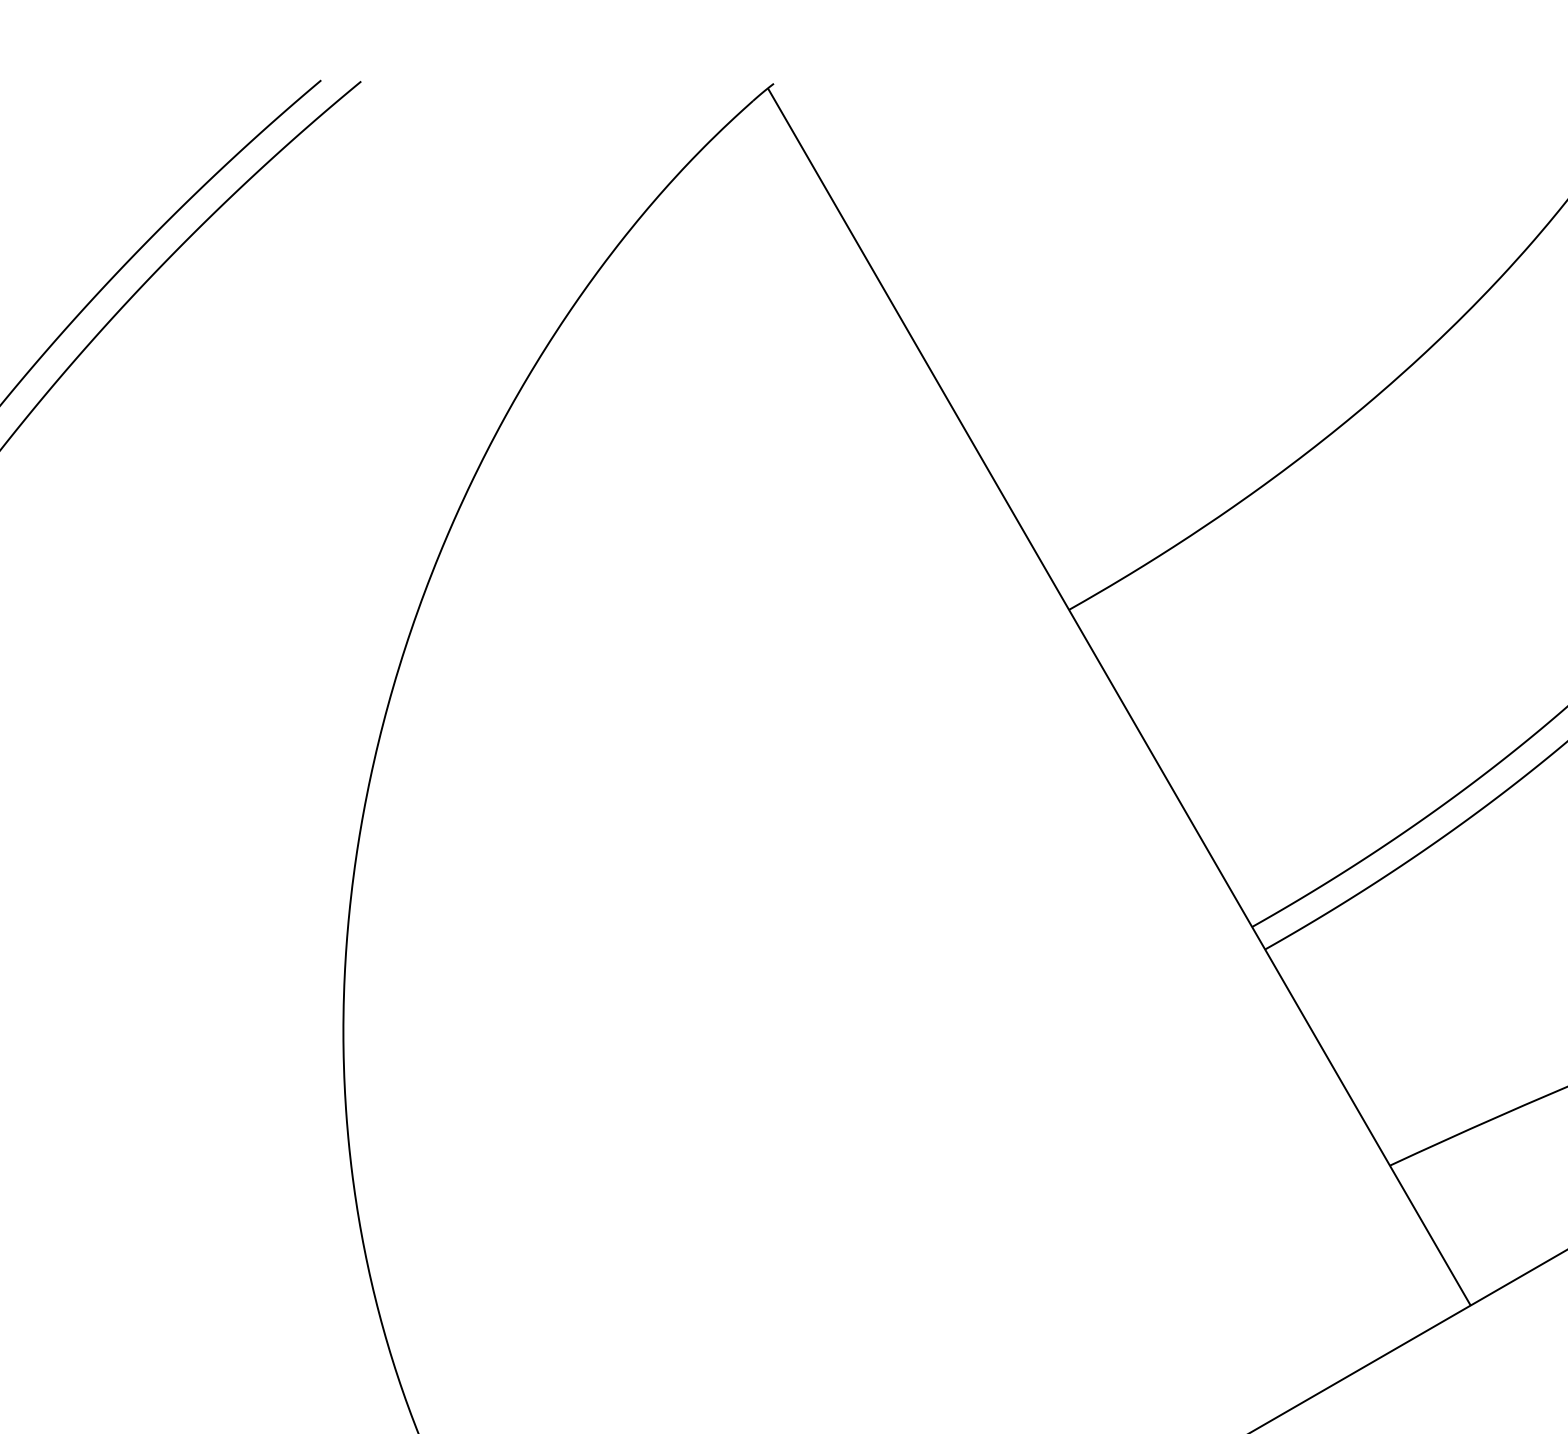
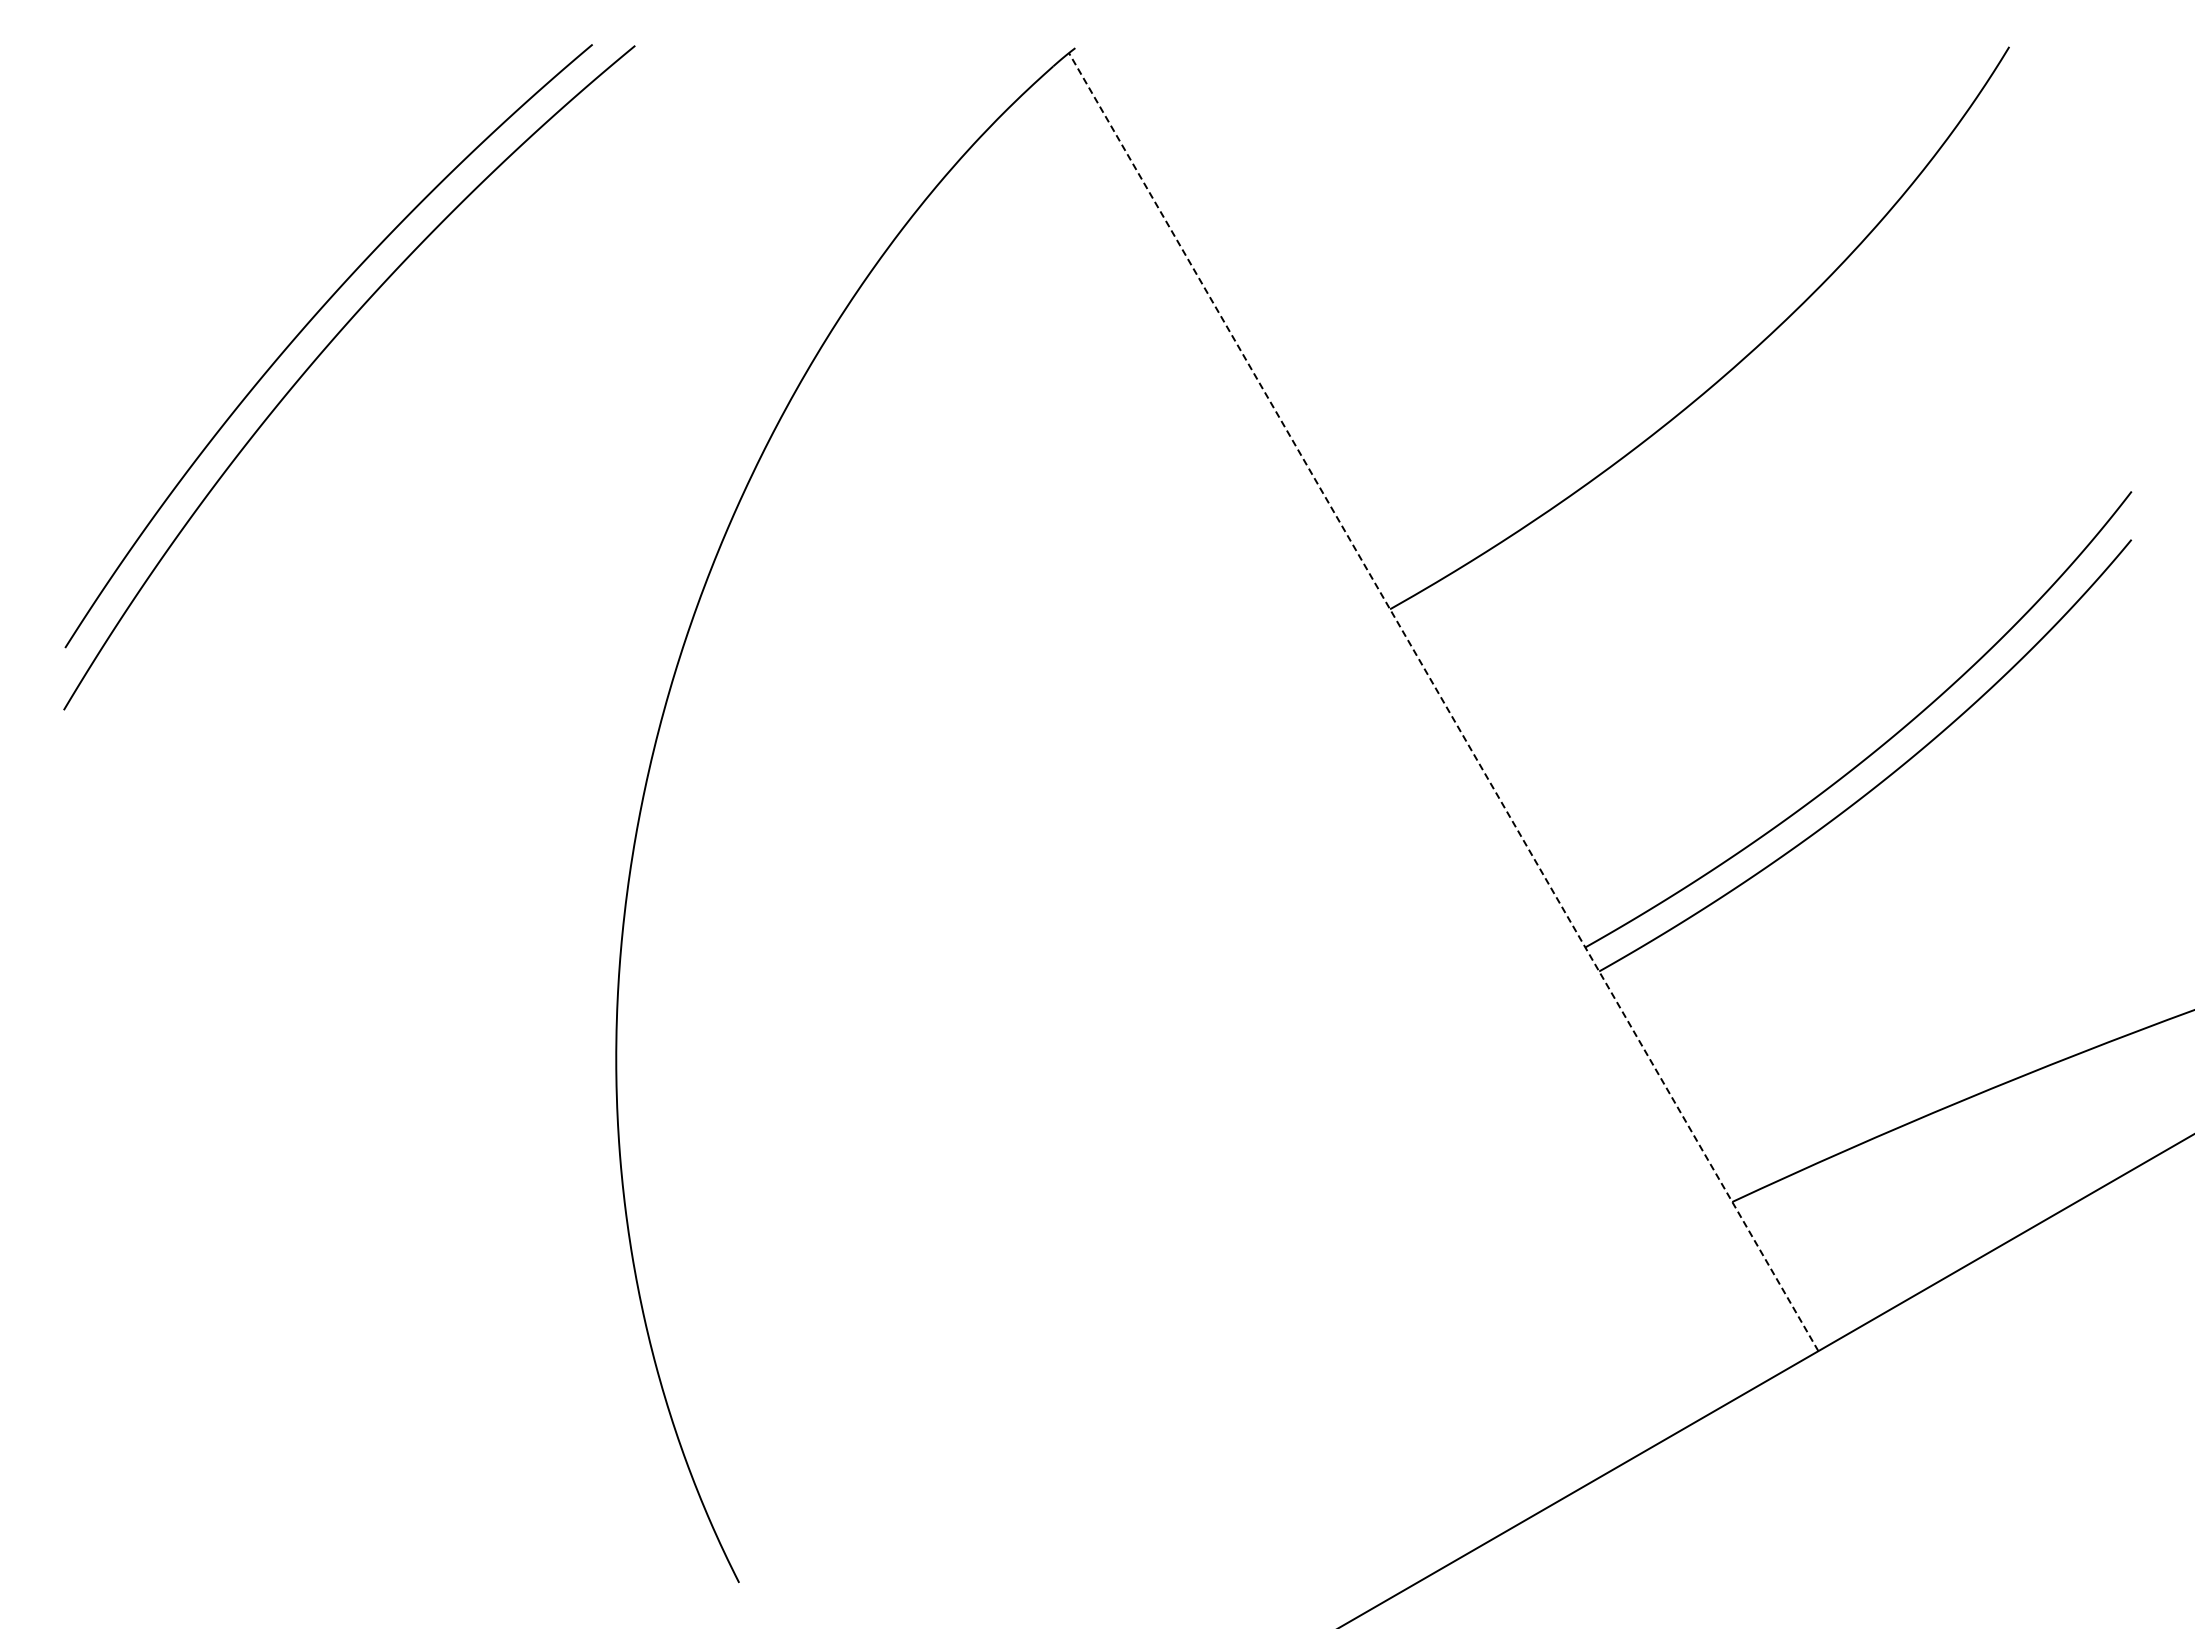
line: (1119, 696) -> (1443, 701), solid -> dashed

